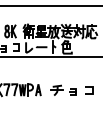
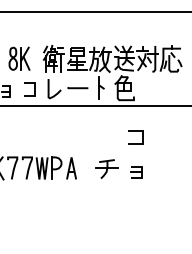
line: (89, 87) -> (137, 131), moved

